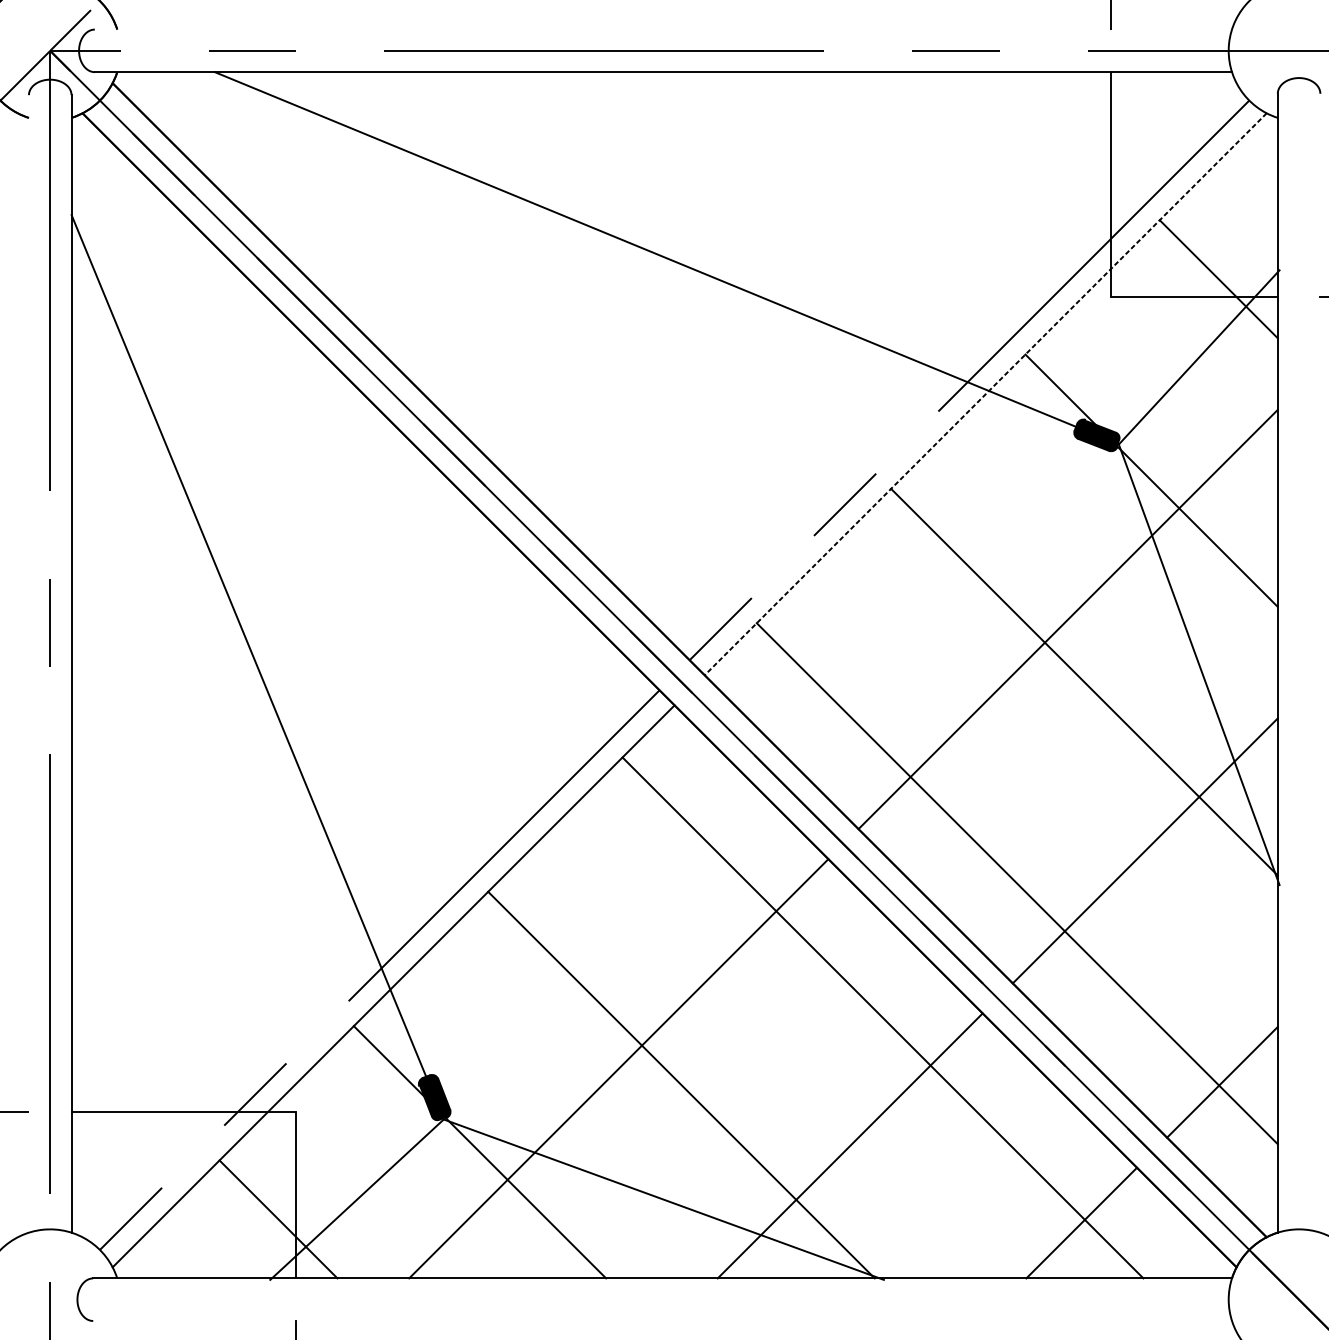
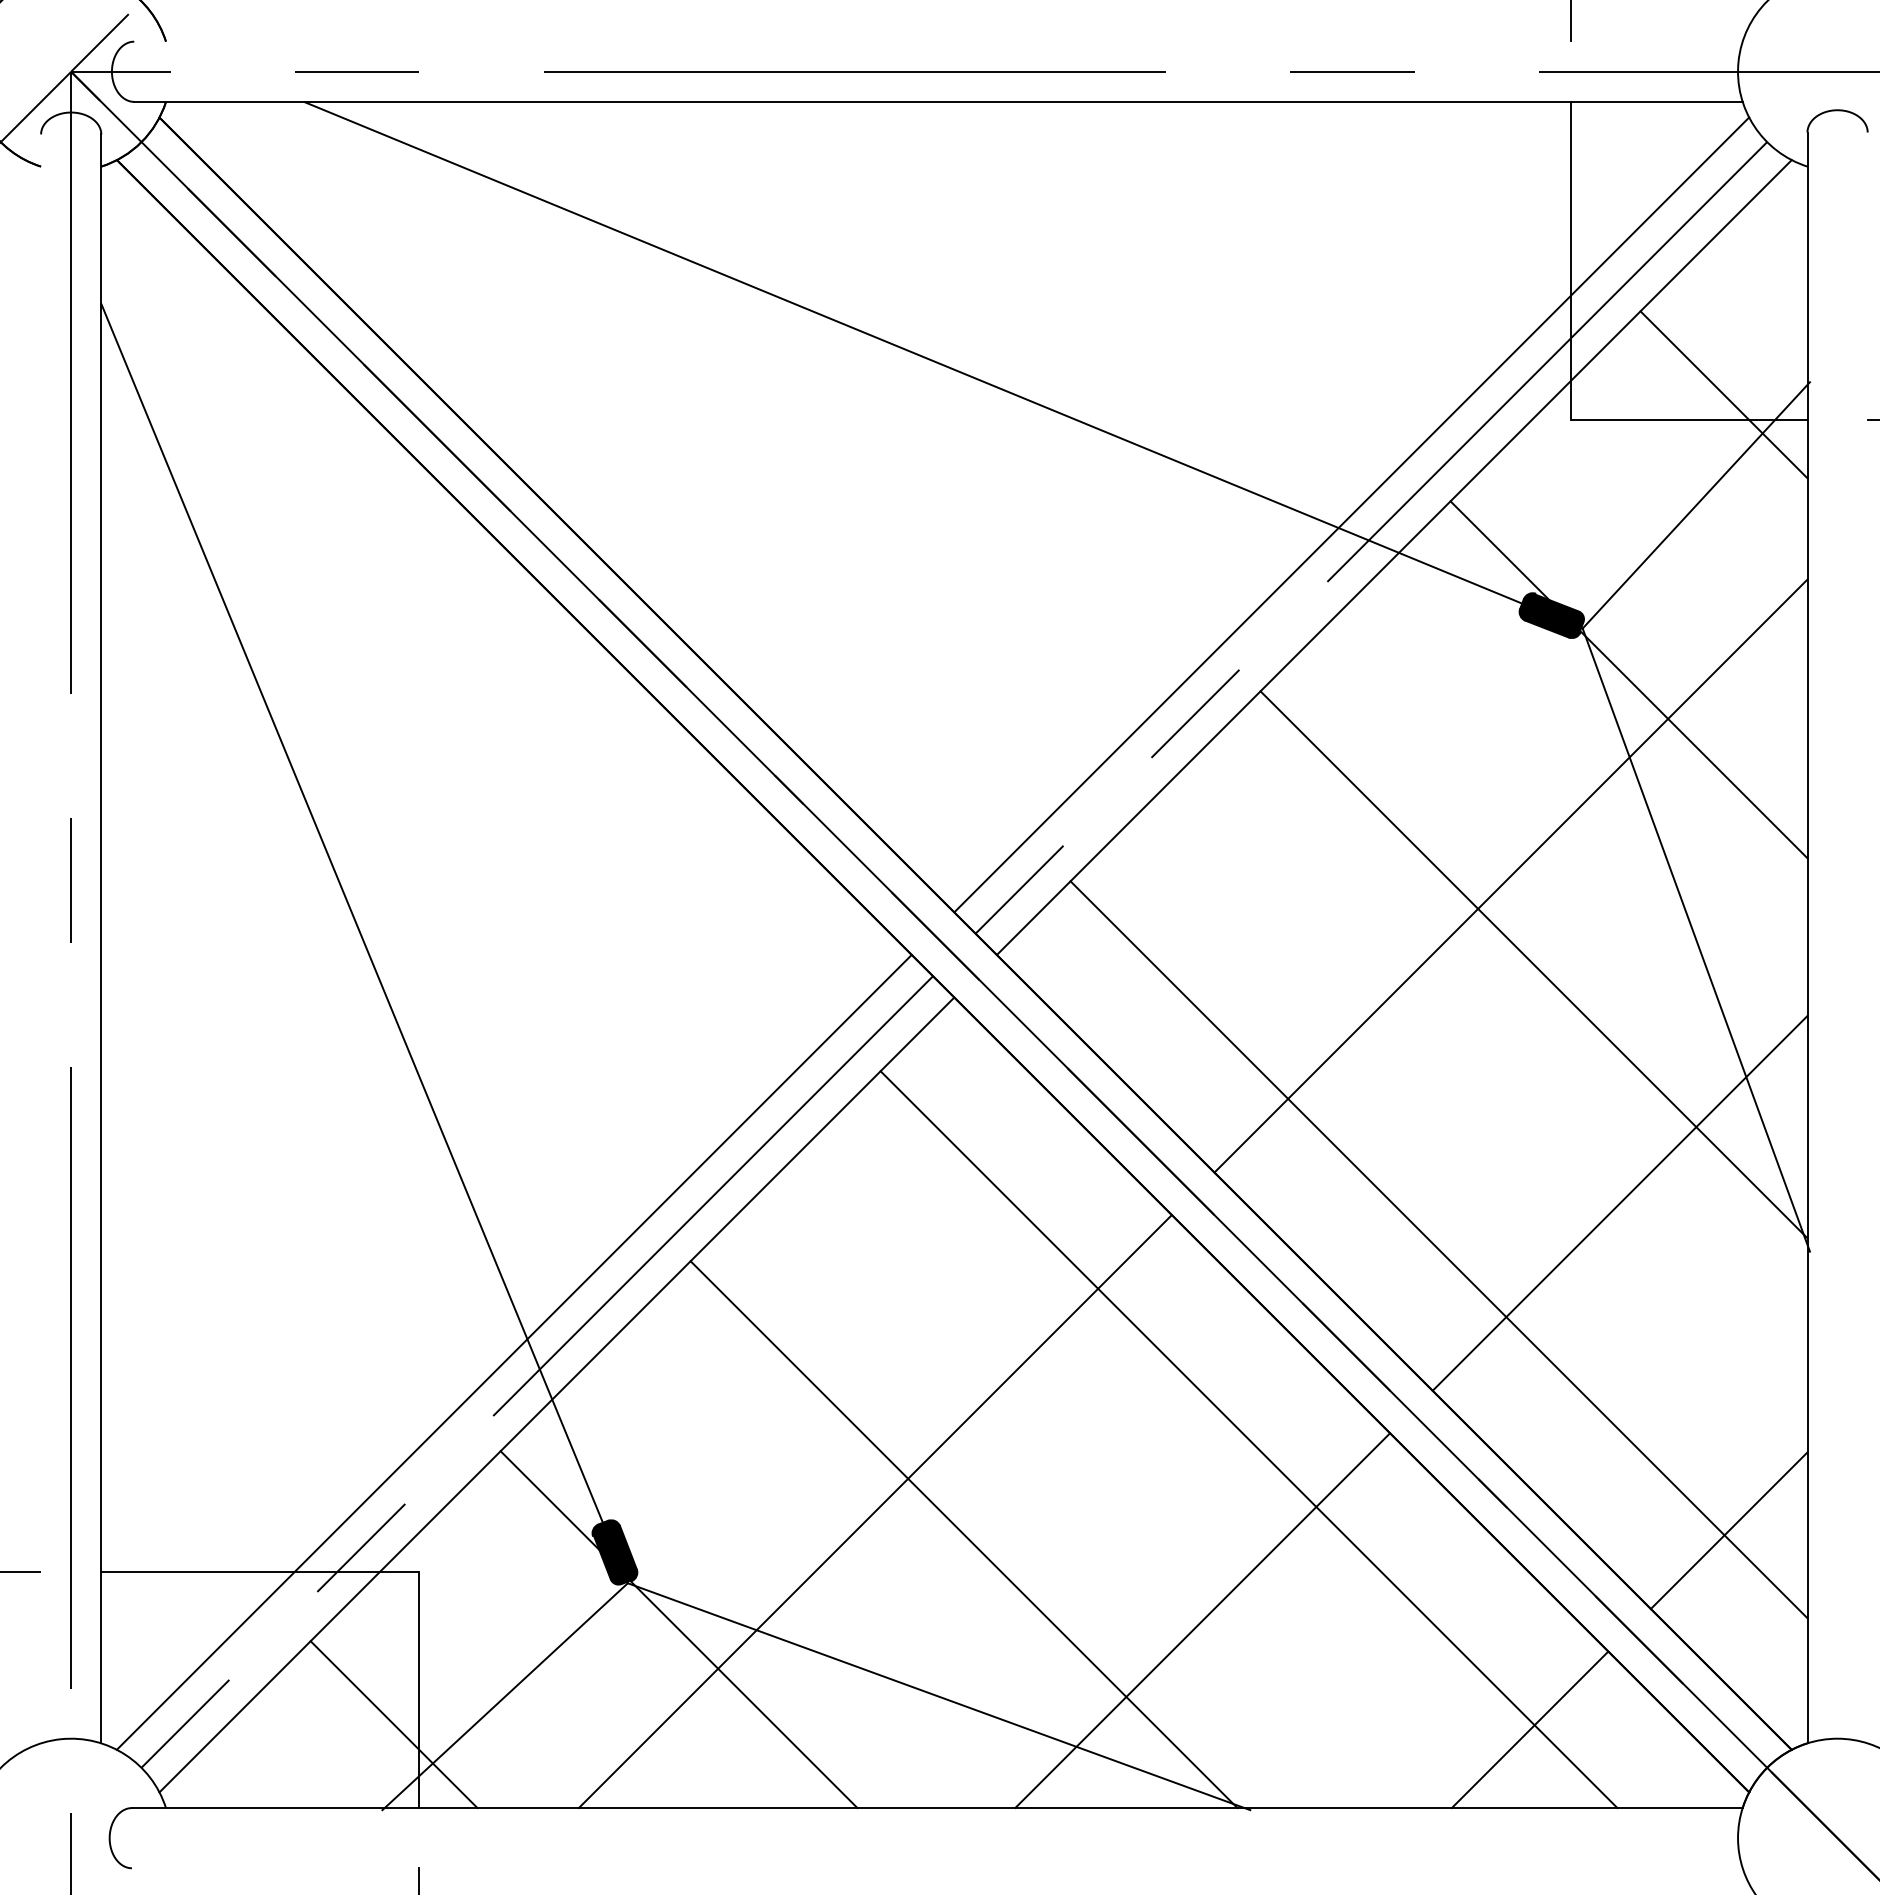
line: (955, 363) -> (1351, 514), added
line: (985, 394) -> (1394, 557), dashed -> solid
line: (362, 955) -> (513, 1351), added

